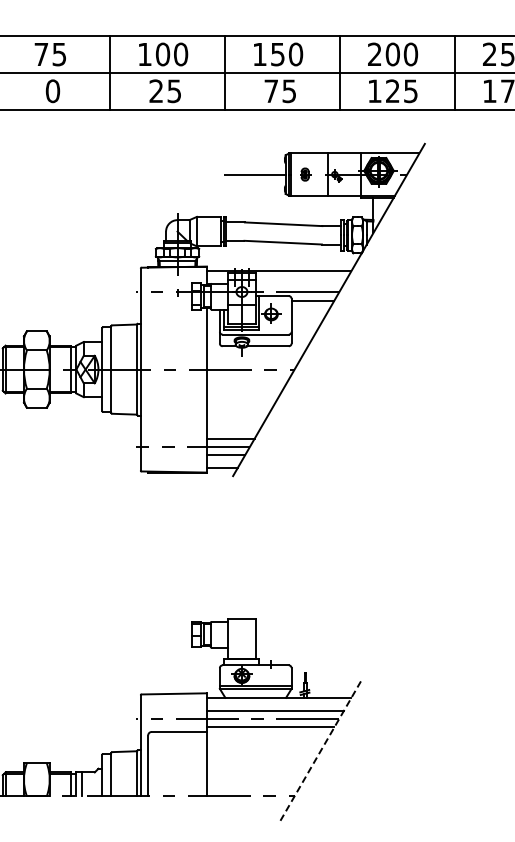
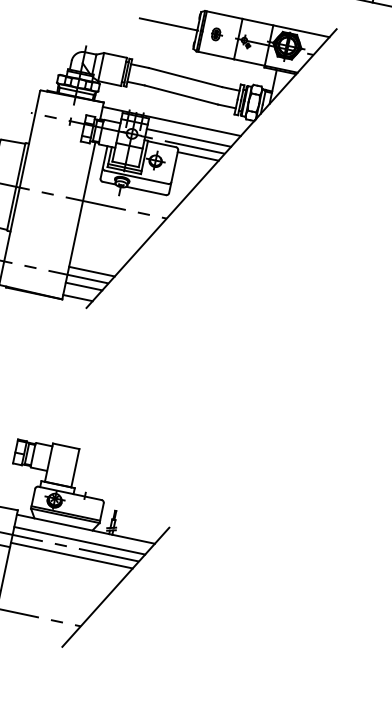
line: (299, 284) -> (188, 138), added
line: (321, 749) -> (115, 587), dashed -> solid

